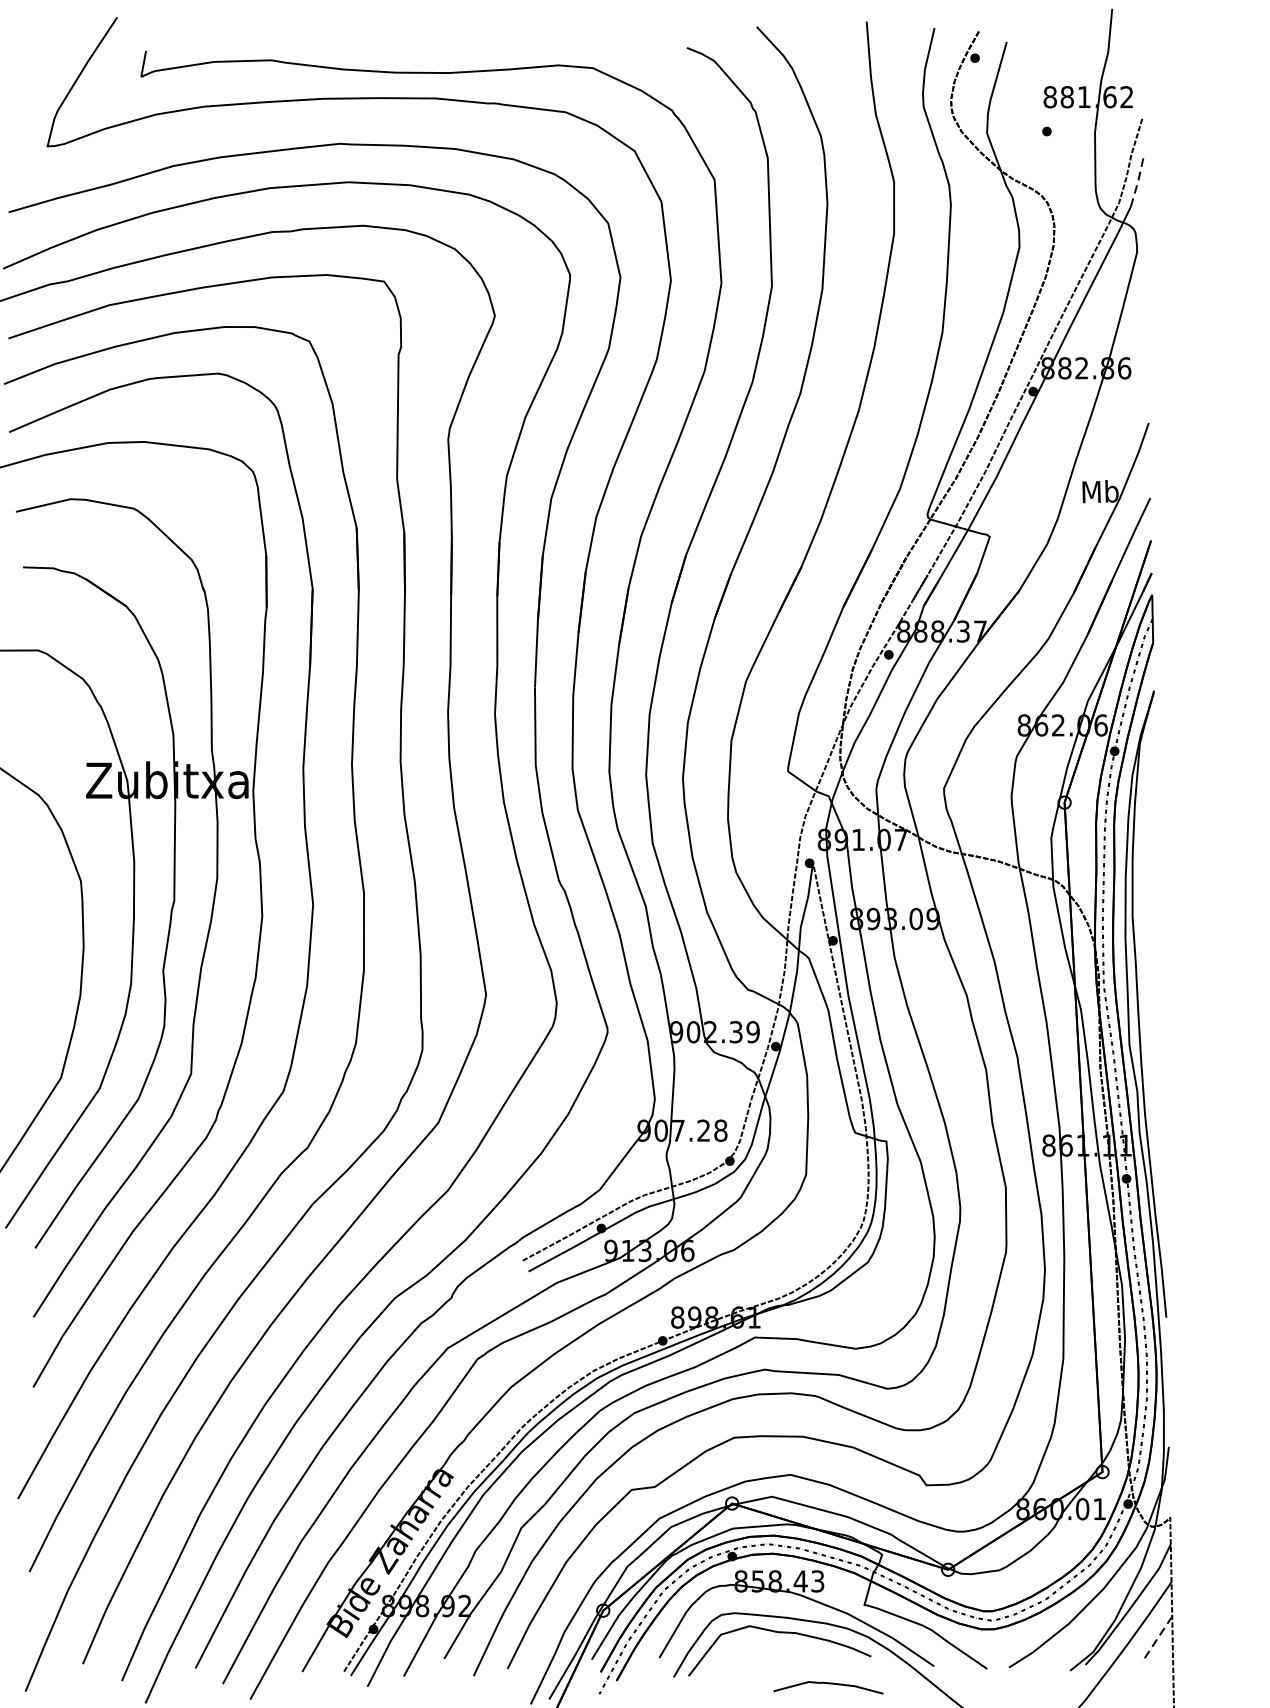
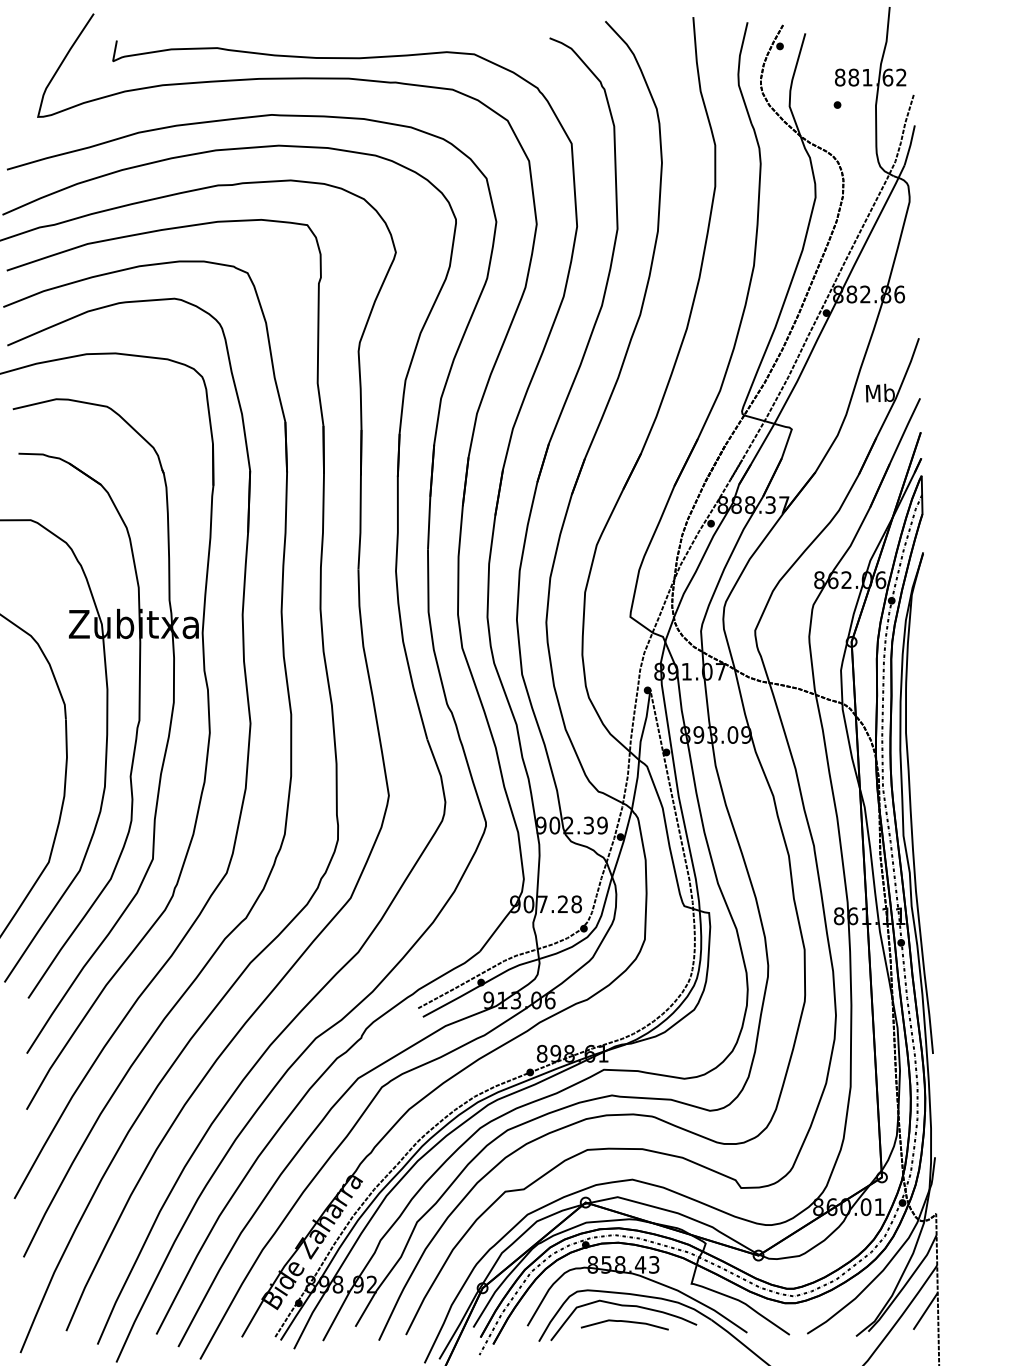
line: (1138, 182) -> (910, 145), dashed -> solid
line: (1158, 1638) -> (926, 1310), dashed -> solid
curve: (828, 1684) -> (624, 1322), moved

